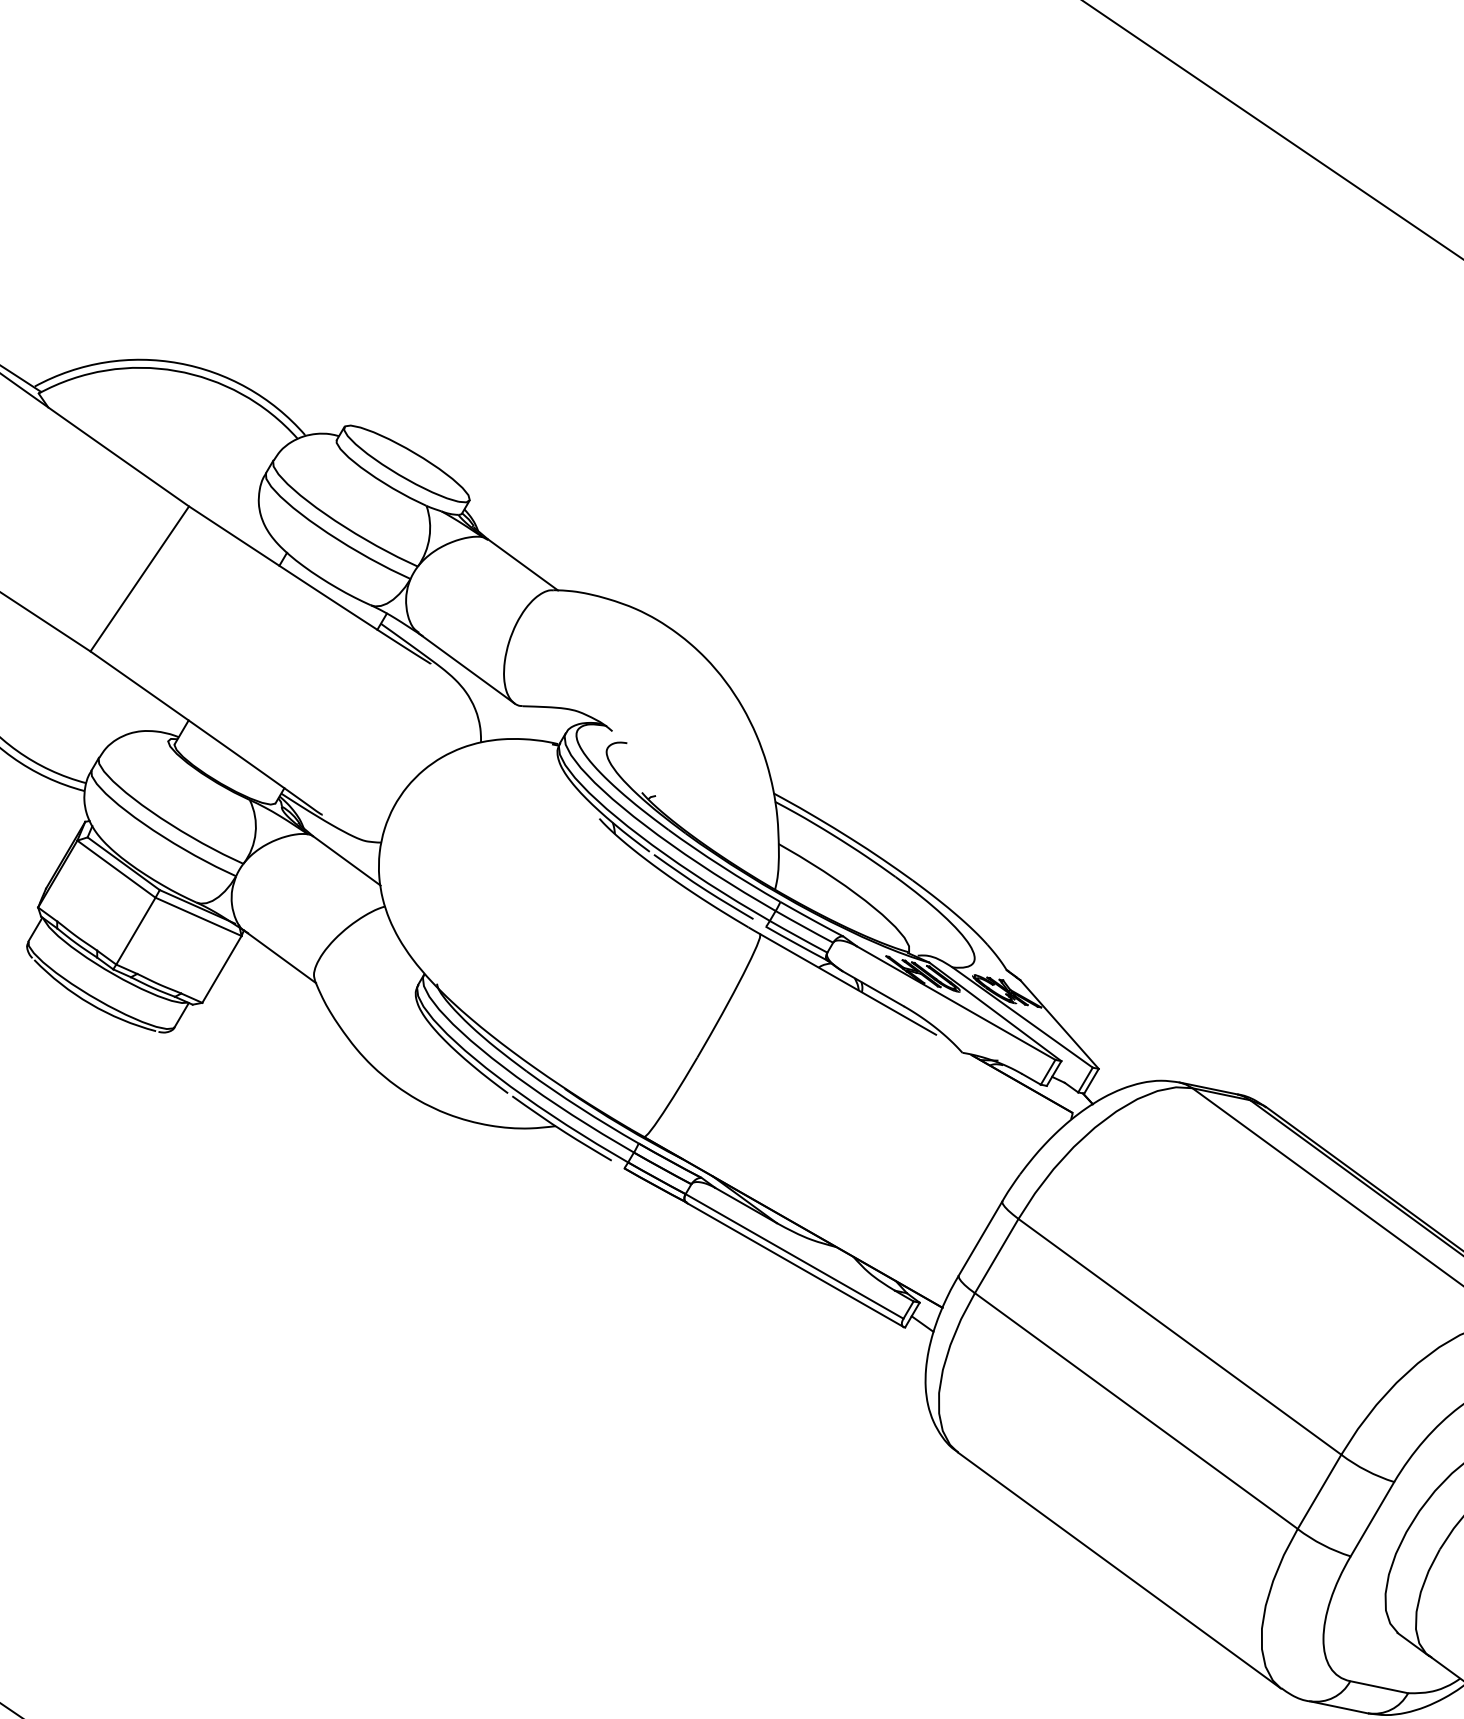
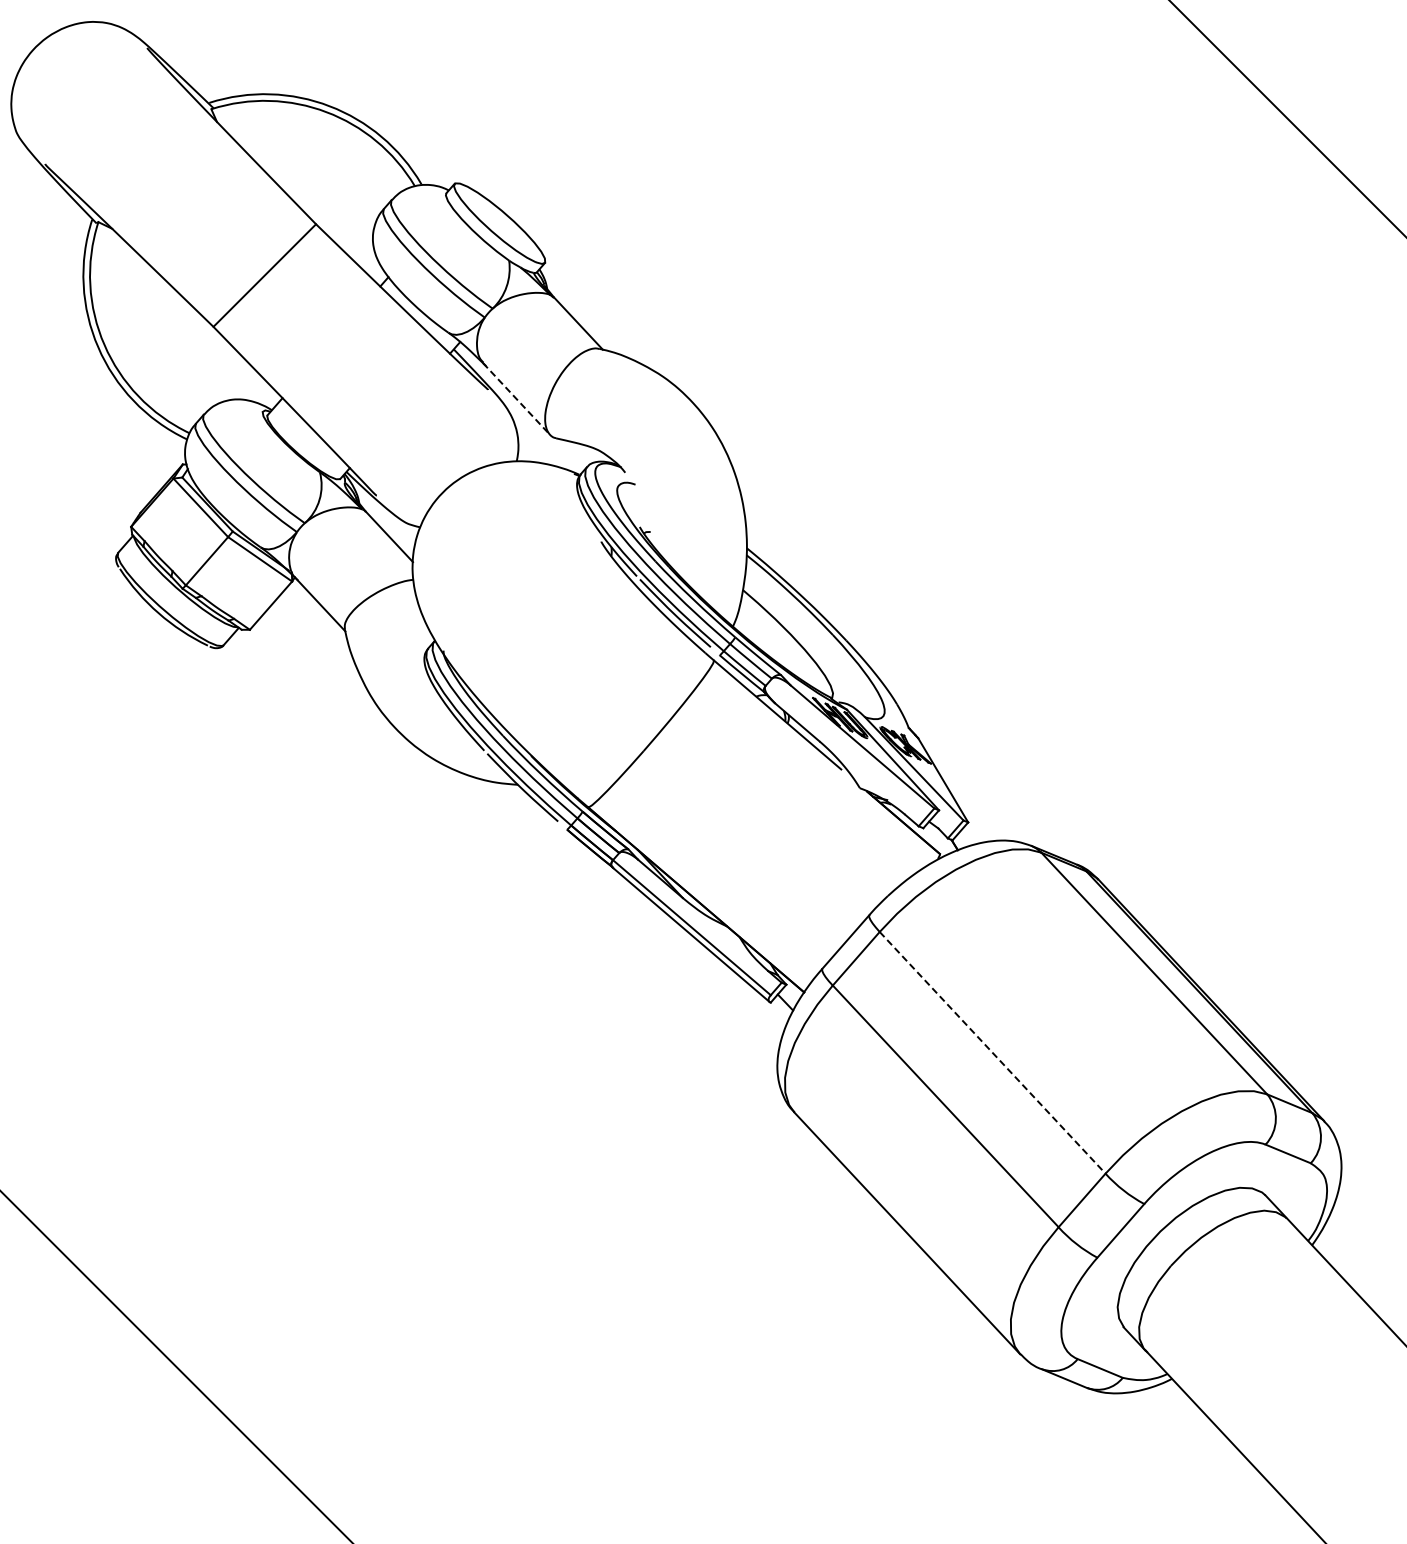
line: (466, 669) -> (516, 399), solid -> dashed
line: (1179, 1337) -> (992, 1053), solid -> dashed

